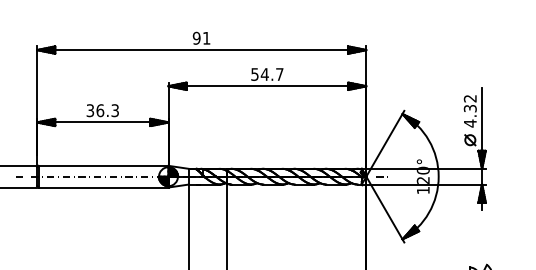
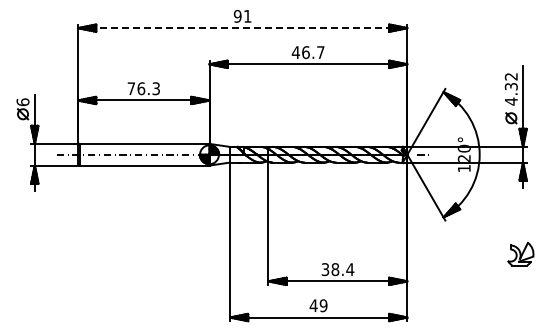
line: (201, 50) -> (242, 28), solid -> dashed
text: (259, 74) -> (300, 52), 54.7 -> 46.7
text: (90, 110) -> (131, 88), 36.3 -> 76.3

